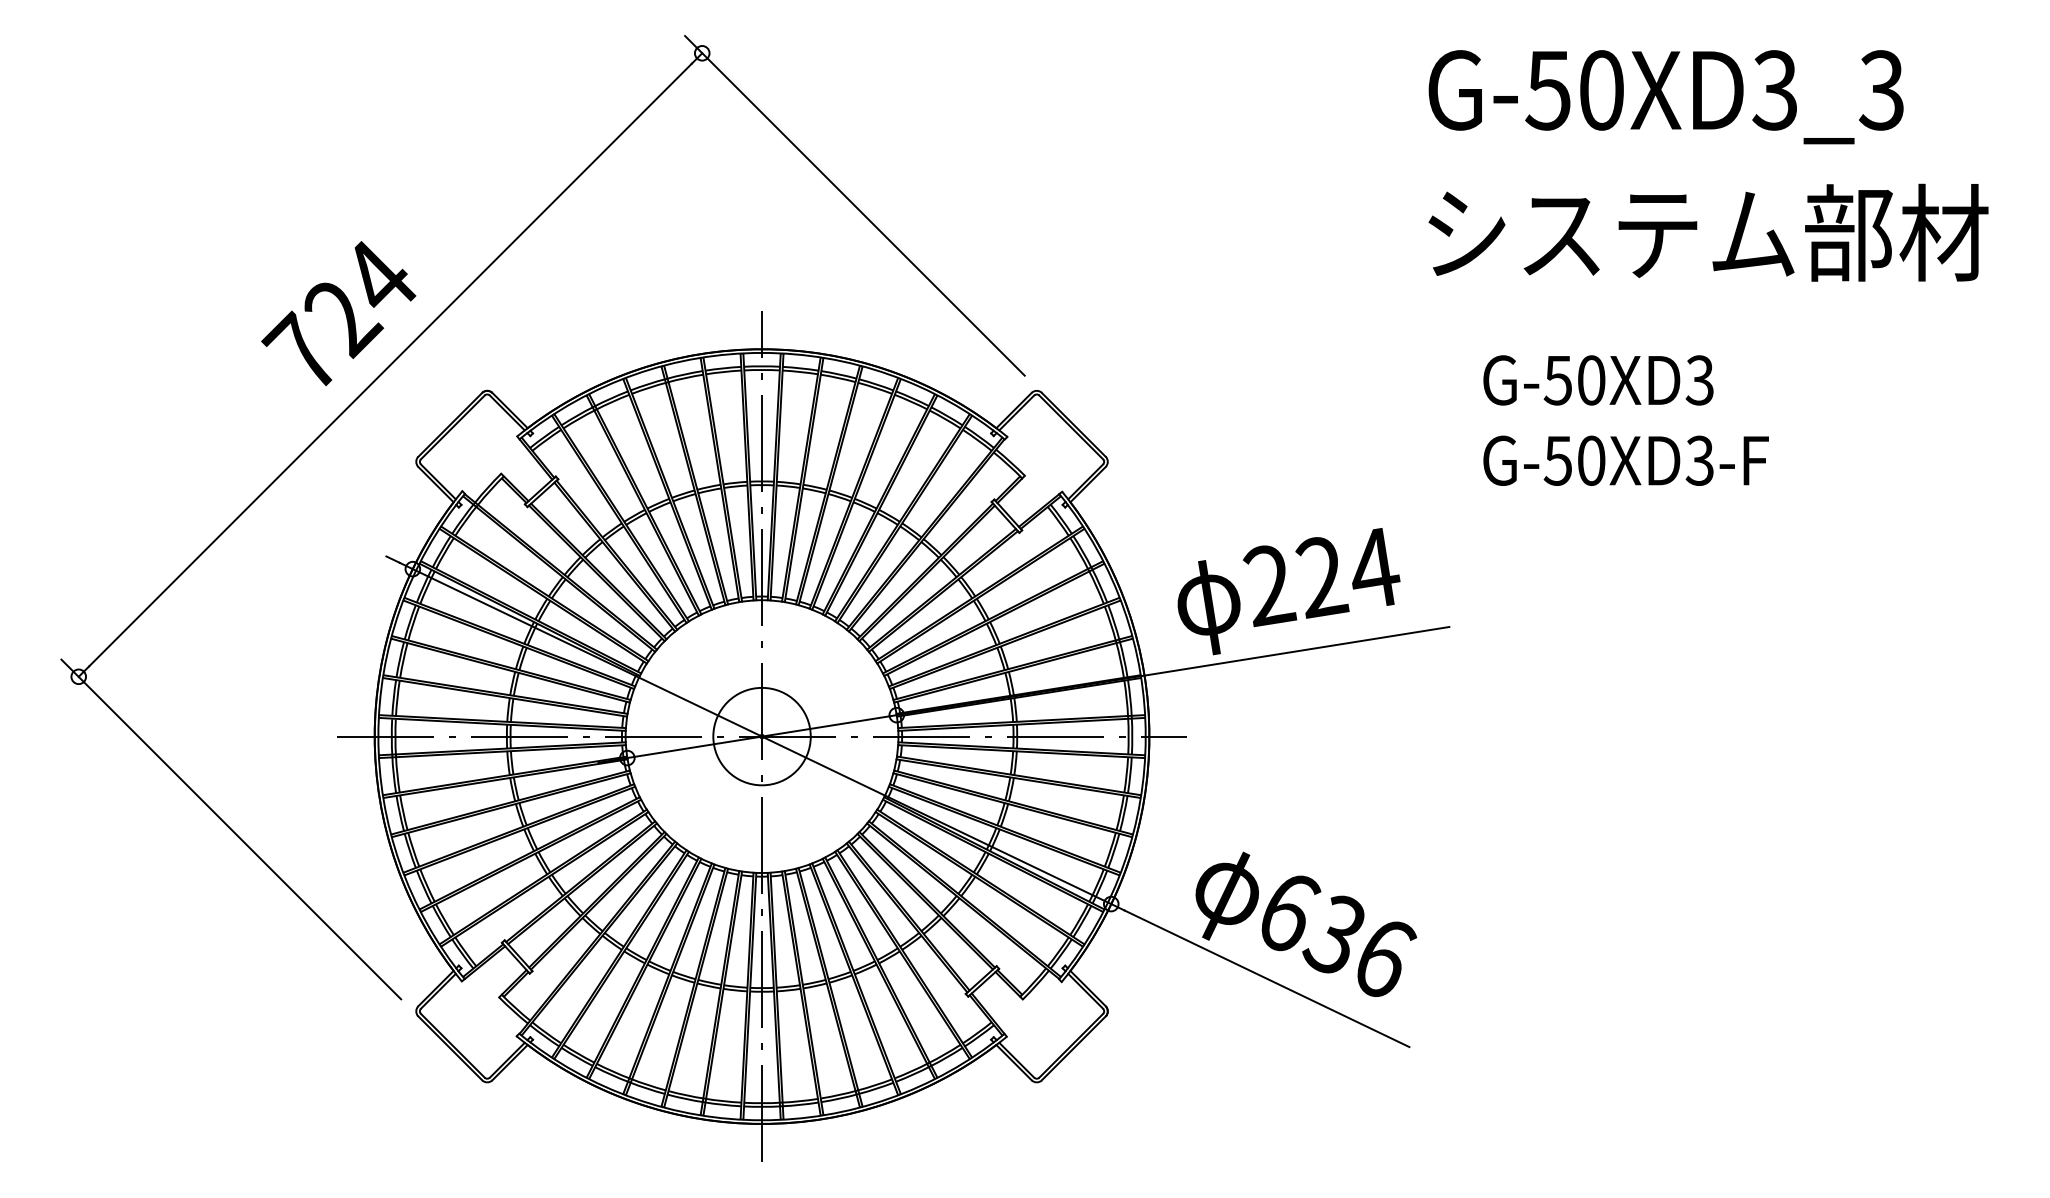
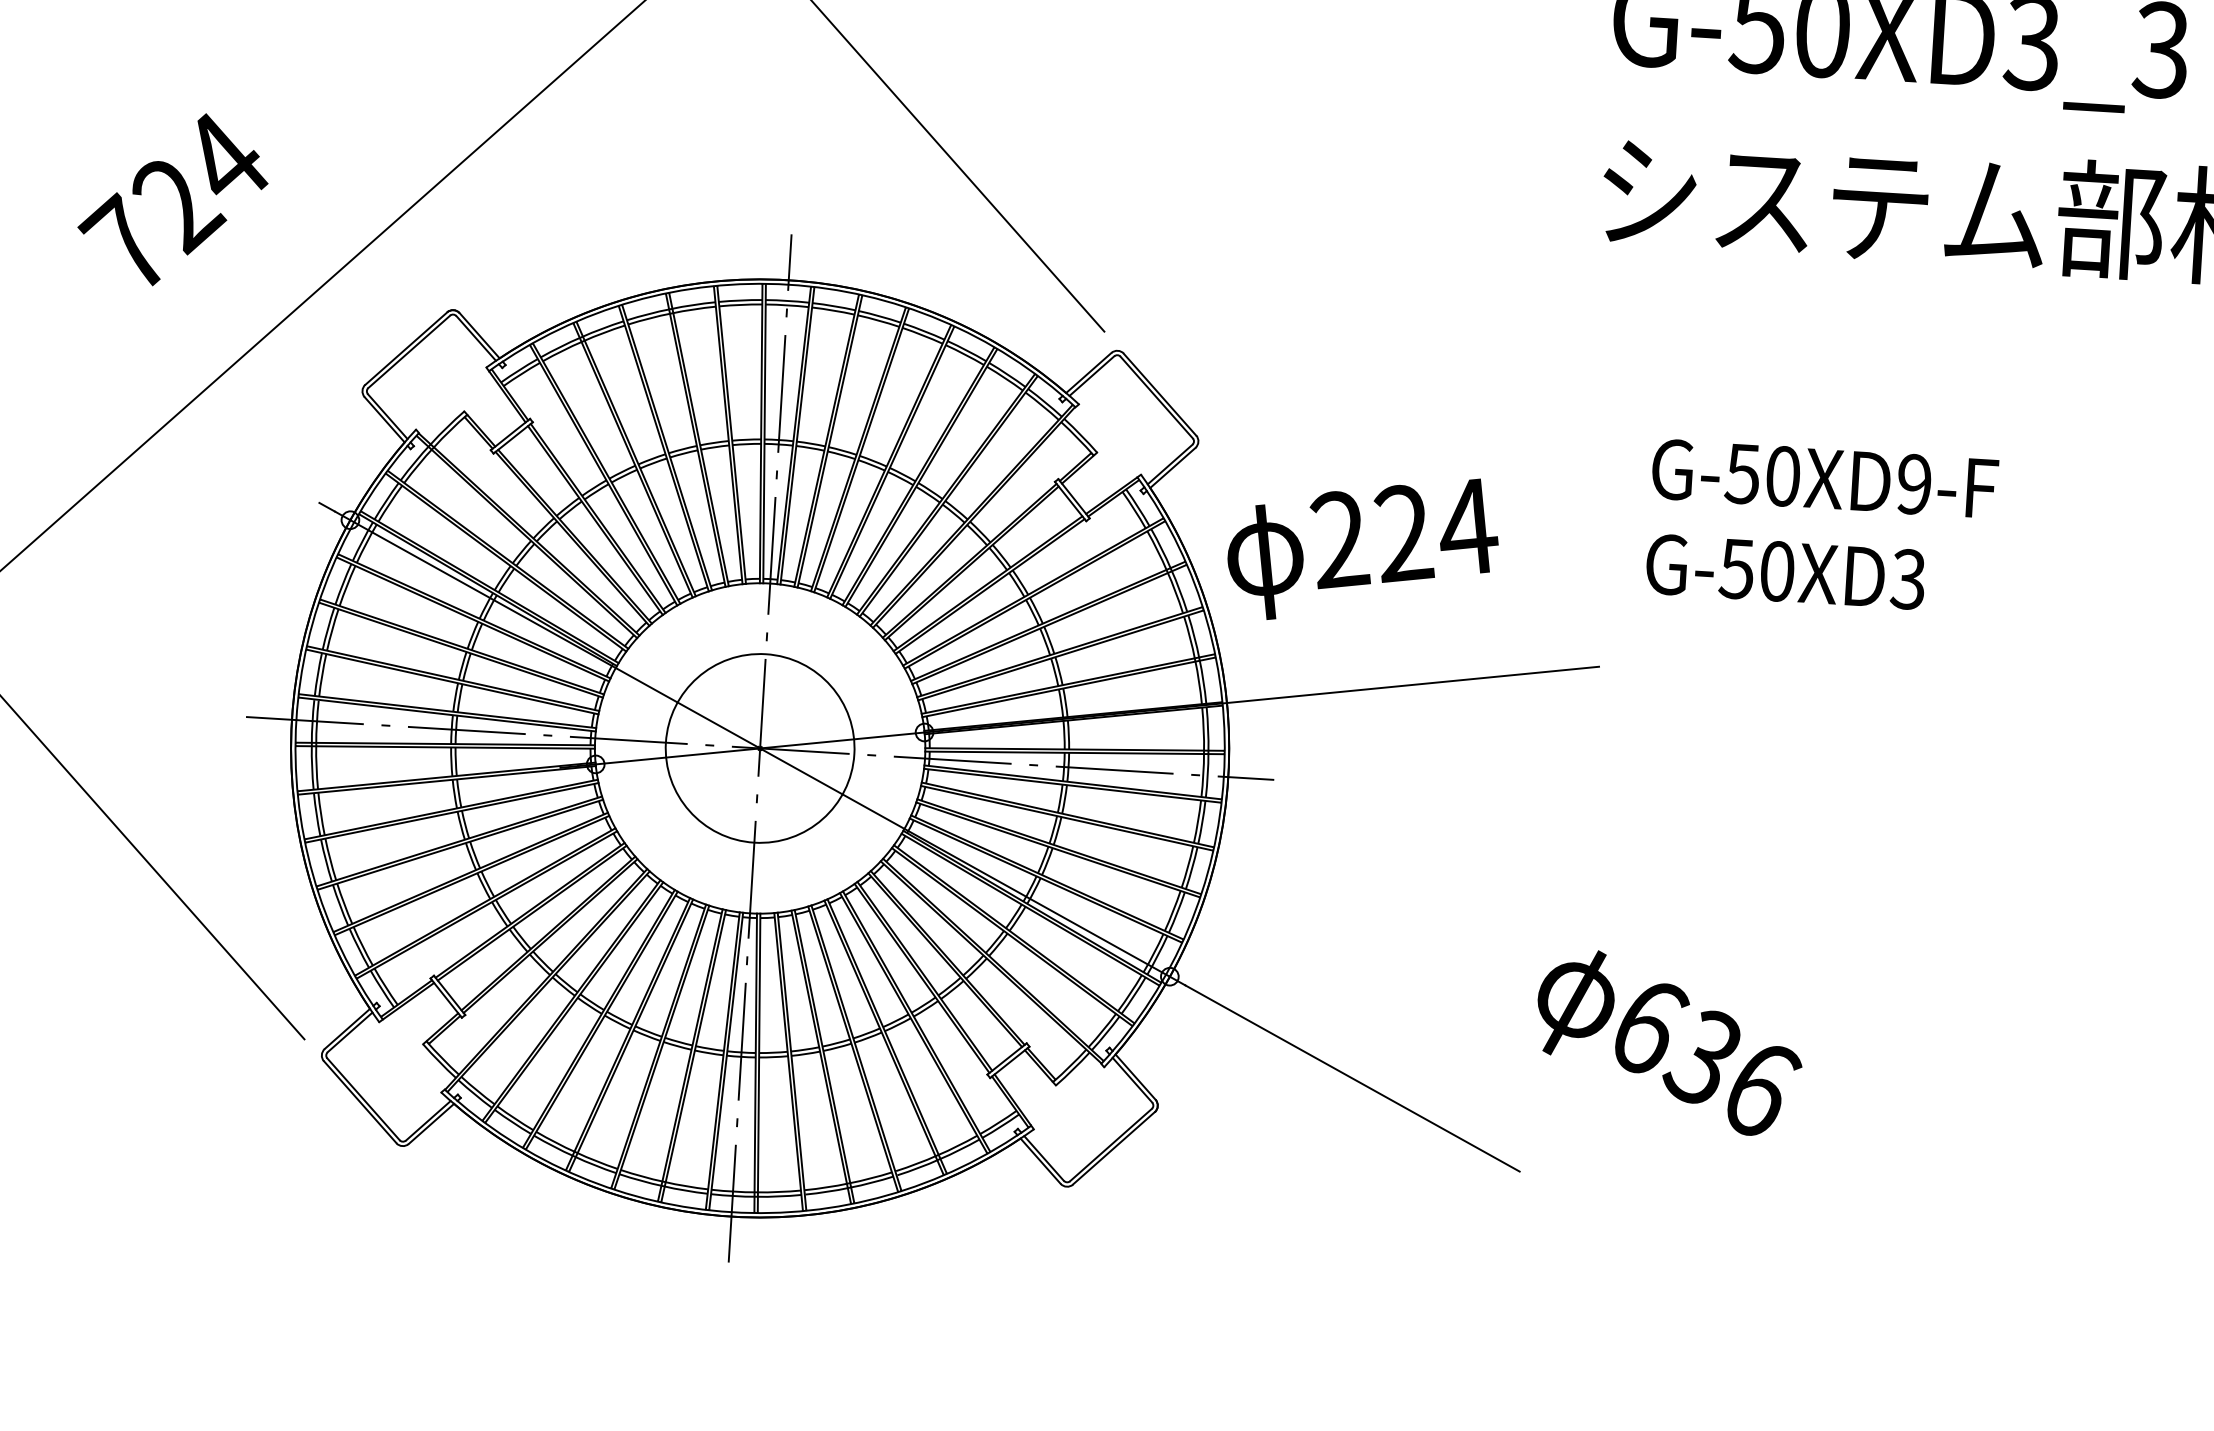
text: (338, 313) -> (173, 199), moved
text: (1598, 380) -> (1785, 572), moved
text: (1699, 460) -> (1913, 484), G-50XD3-F -> G-50XD9-F
text: (1288, 591) -> (1362, 548), moved
circle: (761, 736) -> (759, 748), size x1.6
text: (1306, 923) -> (1669, 1041), moved

